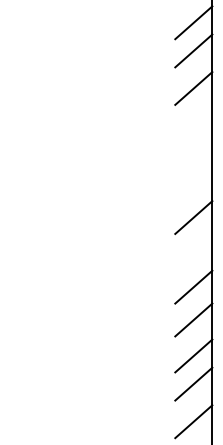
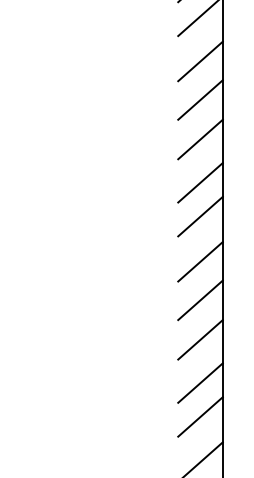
line: (193, 120) -> (200, 99), added
line: (193, 152) -> (200, 138), added
line: (193, 188) -> (200, 181), added
line: (193, 254) -> (200, 261), added

